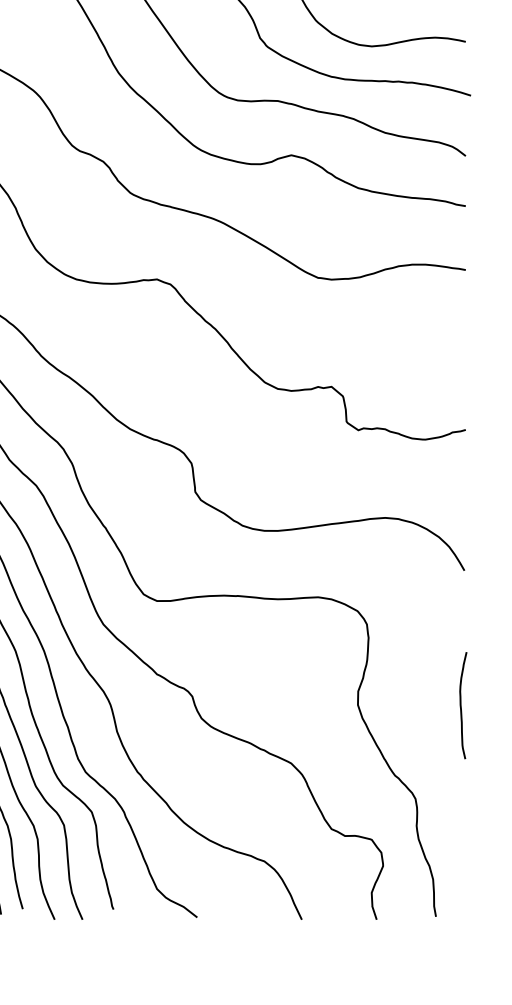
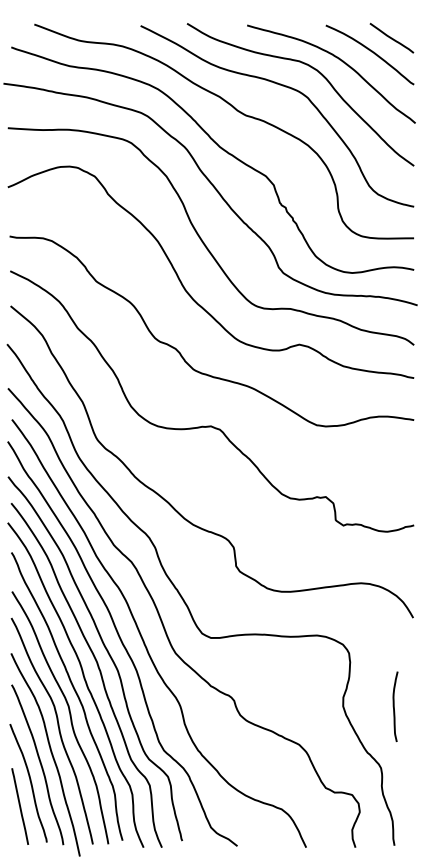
curve: (461, 705) -> (394, 706), moved

